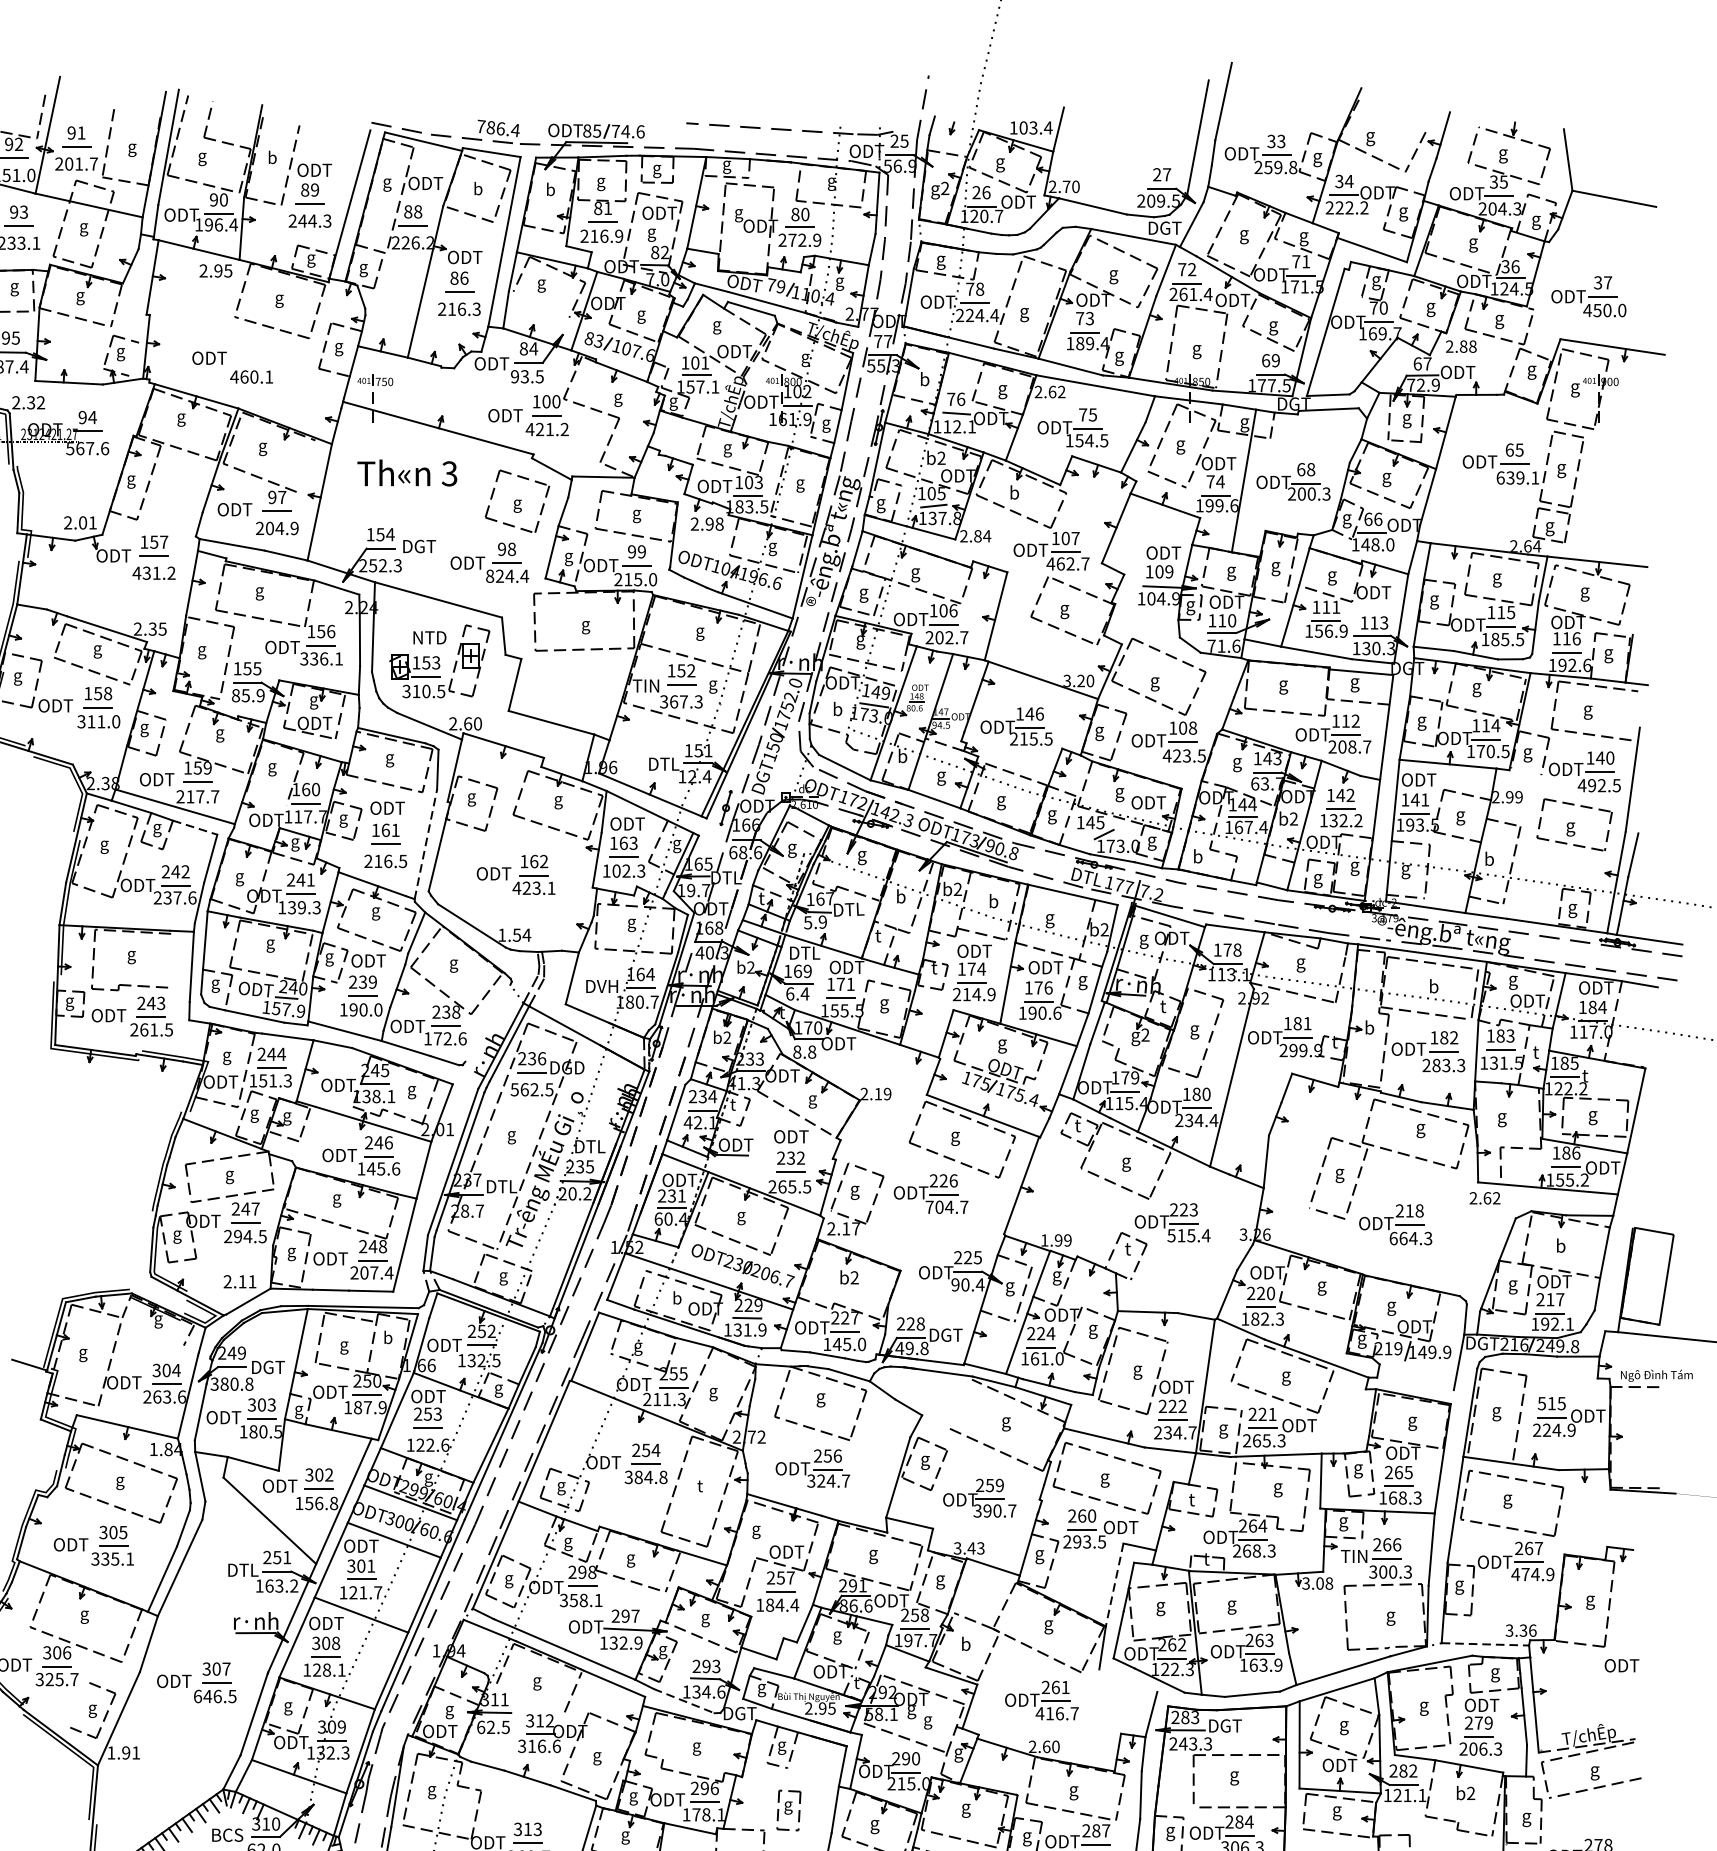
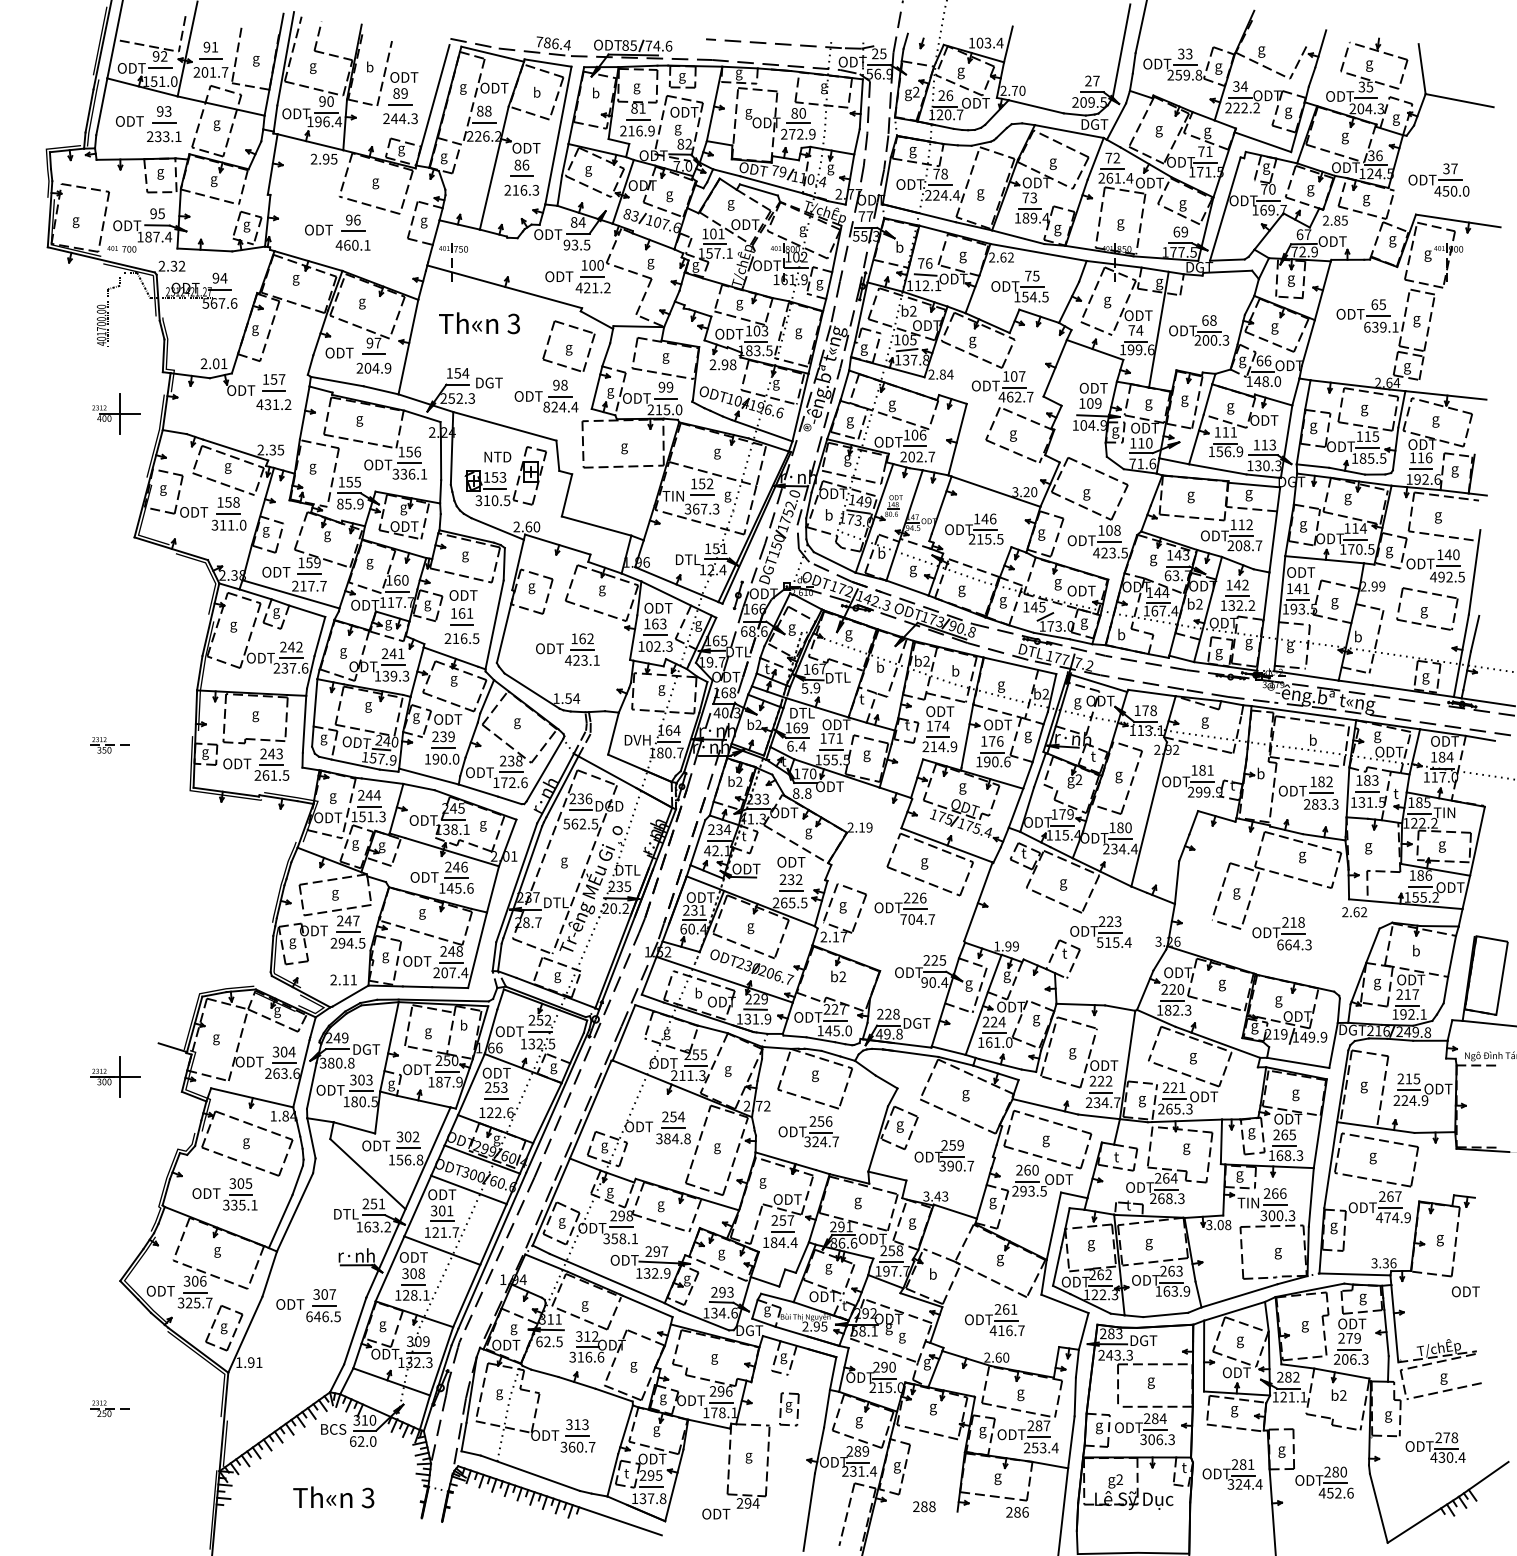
line: (541, 304) -> (588, 186), added
text: (1472, 346) -> (1344, 220), 2.88 -> 2.85
part: (252, 348) -> (353, 222), added
line: (133, 358) -> (257, 230), added
line: (305, 465) -> (396, 317), added
text: (1014, 494) -> (972, 340), b -> g
line: (1525, 771) -> (1387, 565), added
line: (265, 798) -> (364, 587), added
line: (195, 827) -> (307, 611), dashed -> solid
line: (425, 843) -> (494, 624), dashed -> solid
line: (169, 960) -> (286, 719), added
line: (487, 1022) -> (544, 769), added
text: (1595, 1075) -> (1444, 812), t -> TIN
line: (153, 1331) -> (273, 1020), added
line: (1415, 1383) -> (1298, 1062), added
text: (1541, 1403) -> (1400, 1078), 515 -> 215
line: (961, 1404) -> (929, 1079), added
text: (700, 1488) -> (717, 1147), t -> g
line: (1114, 1585) -> (1053, 1226), dashed -> solid
line: (1484, 1644) -> (1354, 1274), dashed -> solid
line: (1127, 1680) -> (1064, 1303), added
line: (530, 1697) -> (579, 1317), added
line: (684, 1701) -> (704, 1320), dashed -> solid
line: (79, 1704) -> (213, 1323), added

